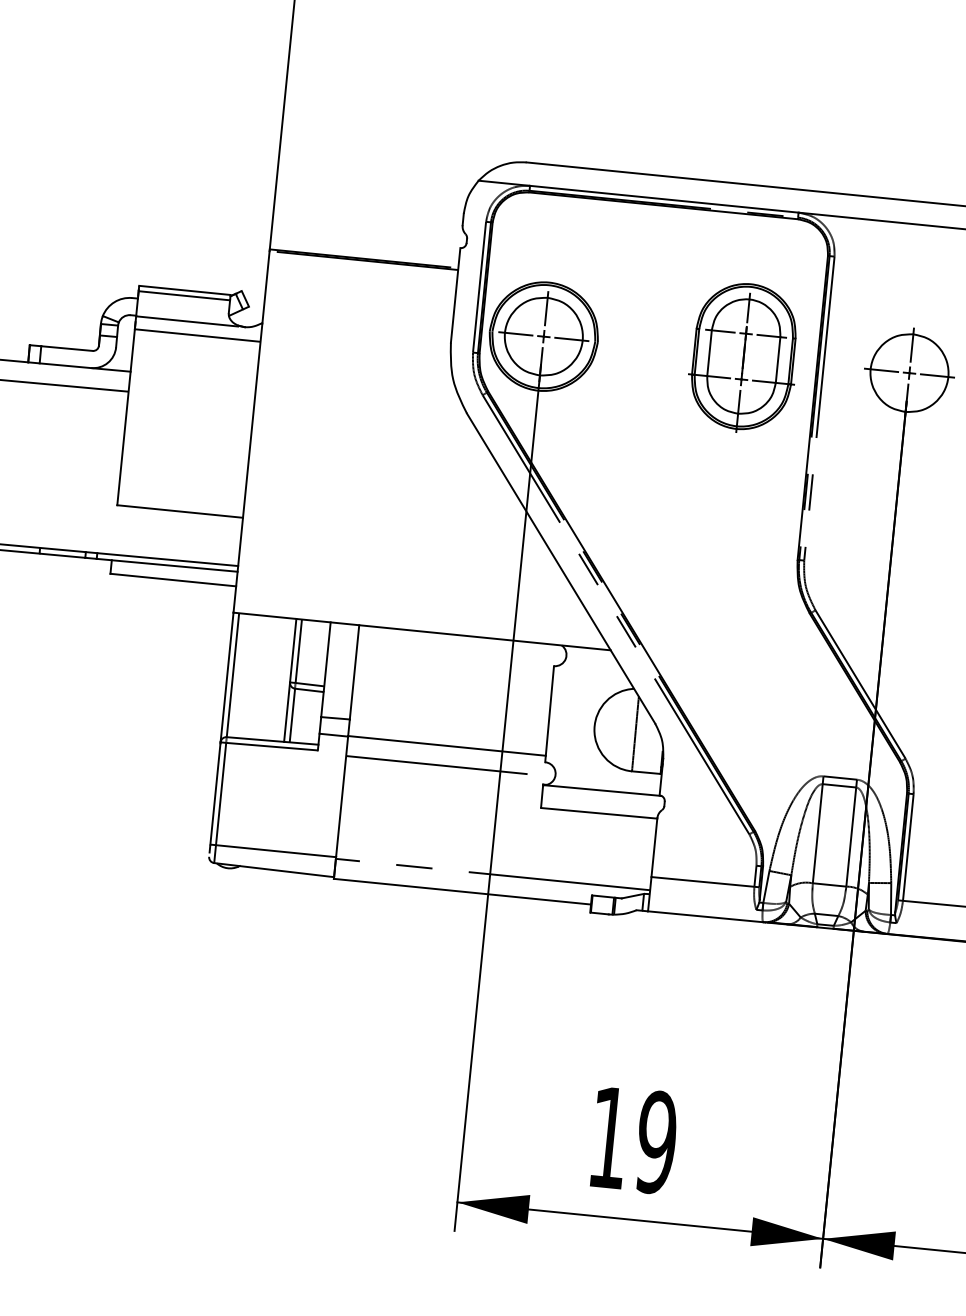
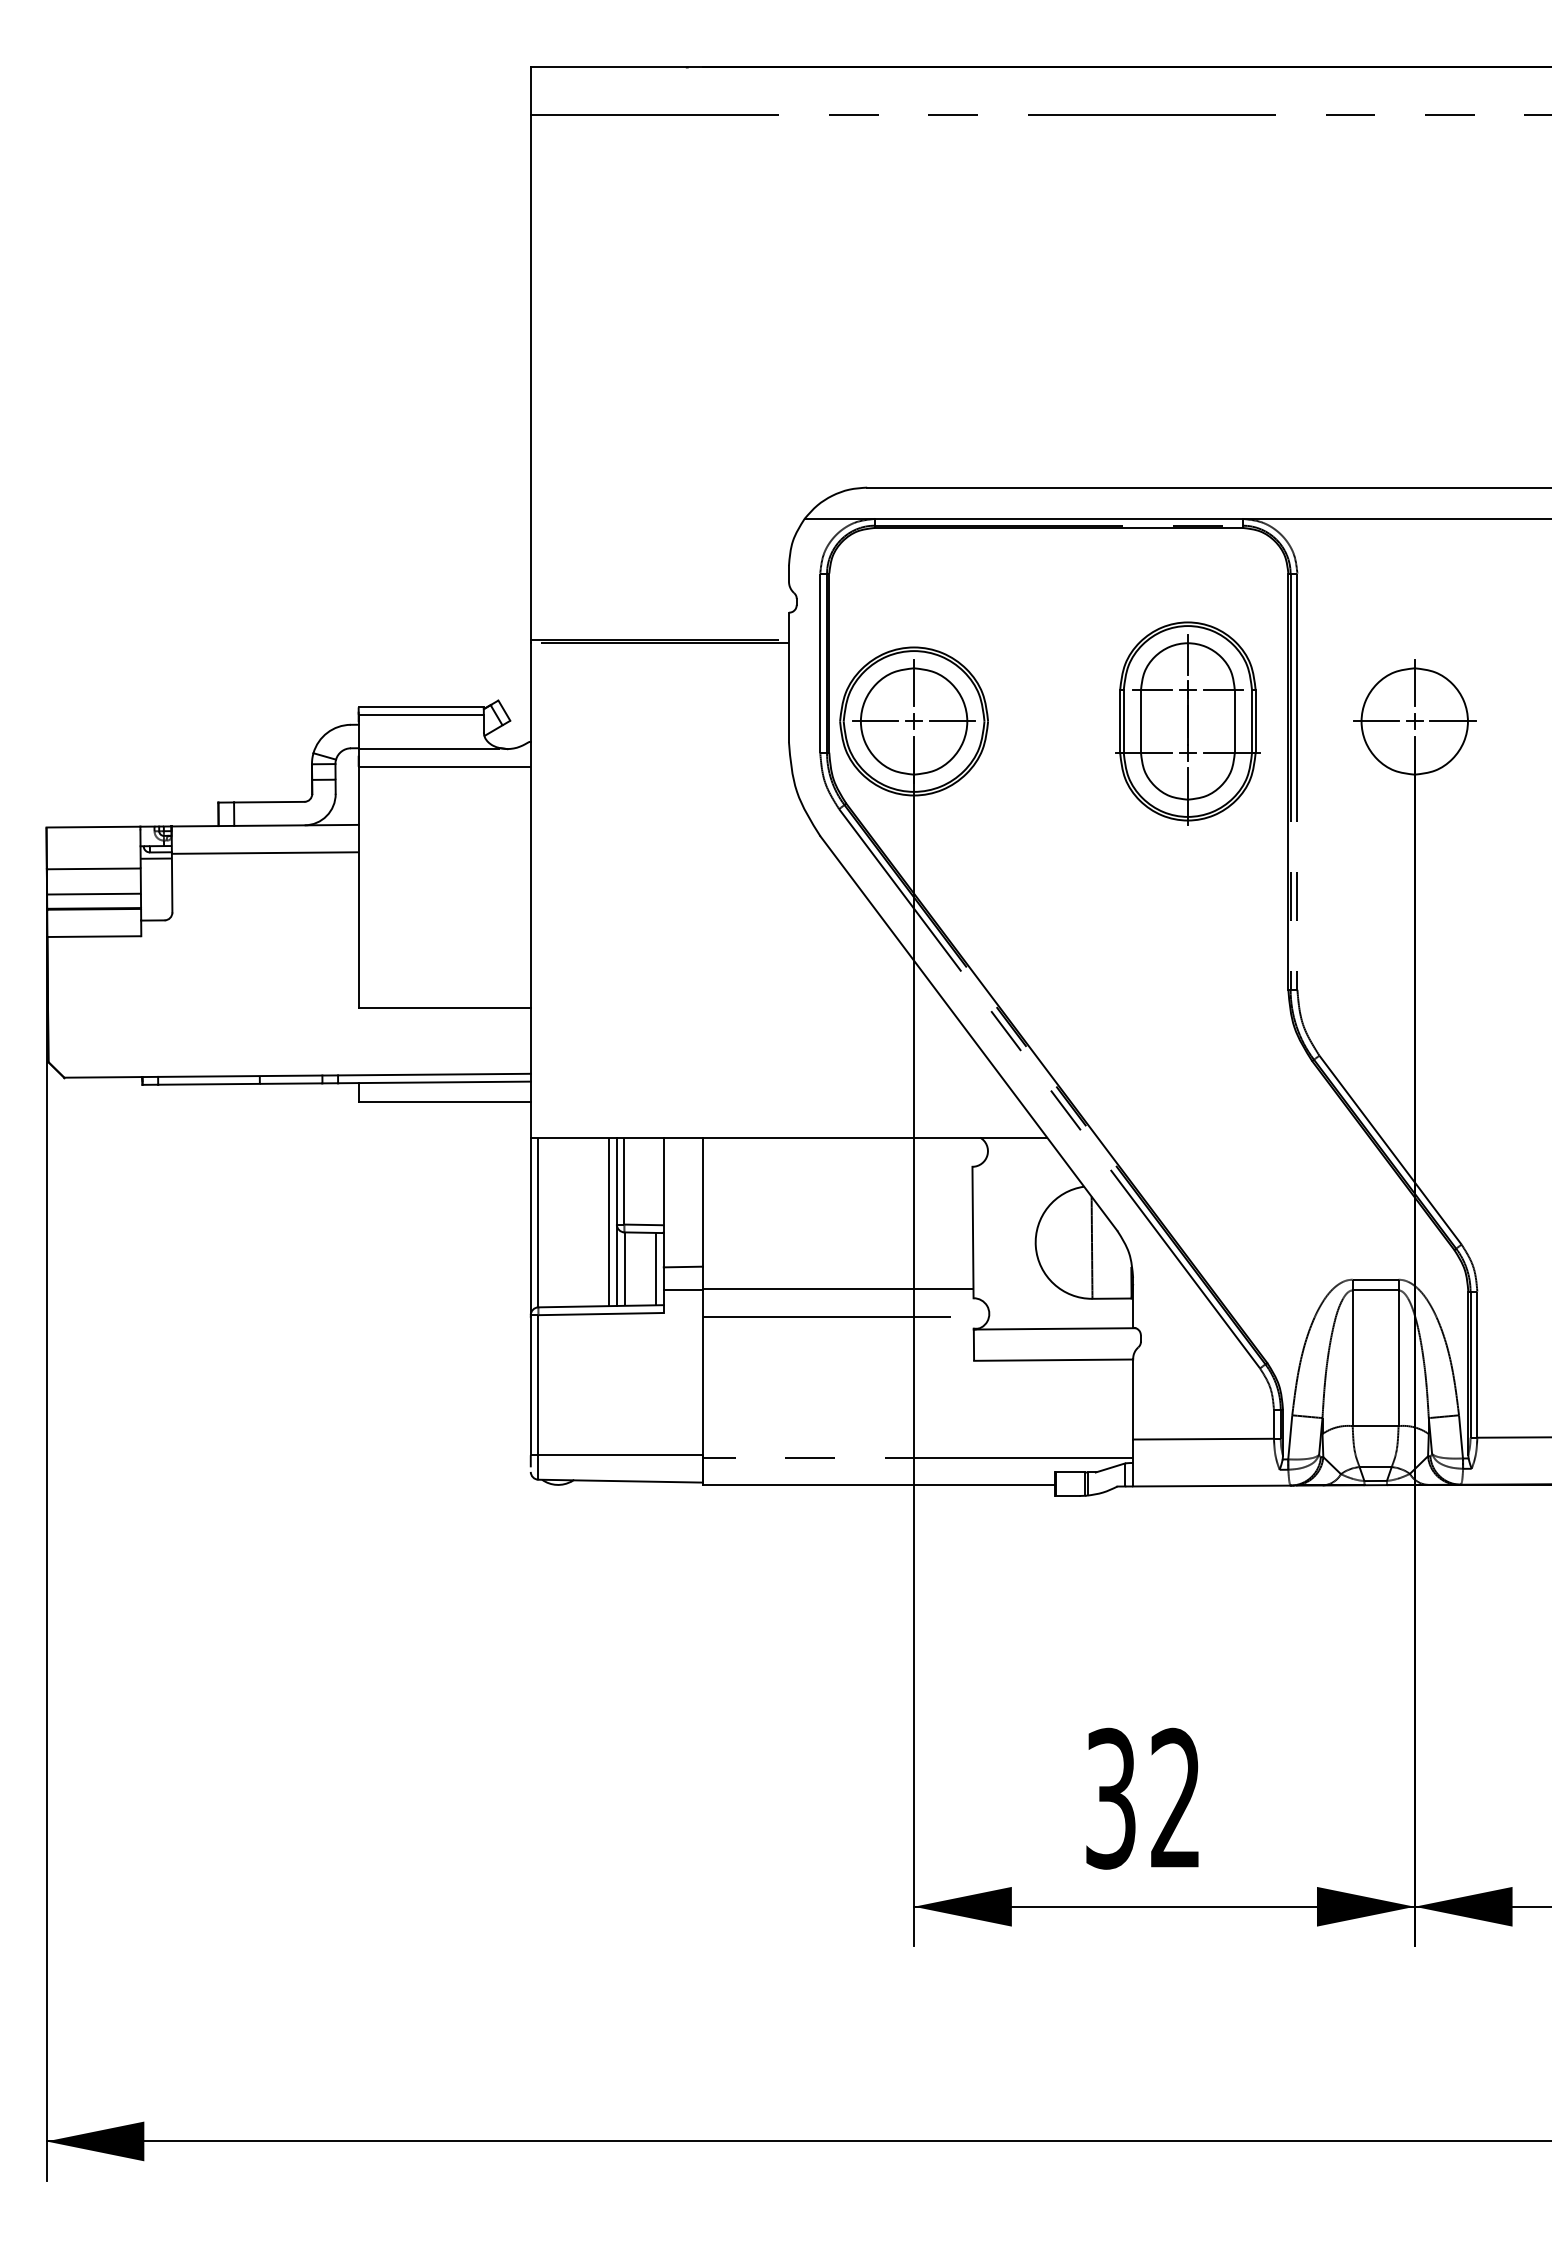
line: (284, 679) -> (609, 1221), added
line: (315, 717) -> (656, 1268), added
text: (632, 1140) -> (1143, 1798), 19 -> 32

